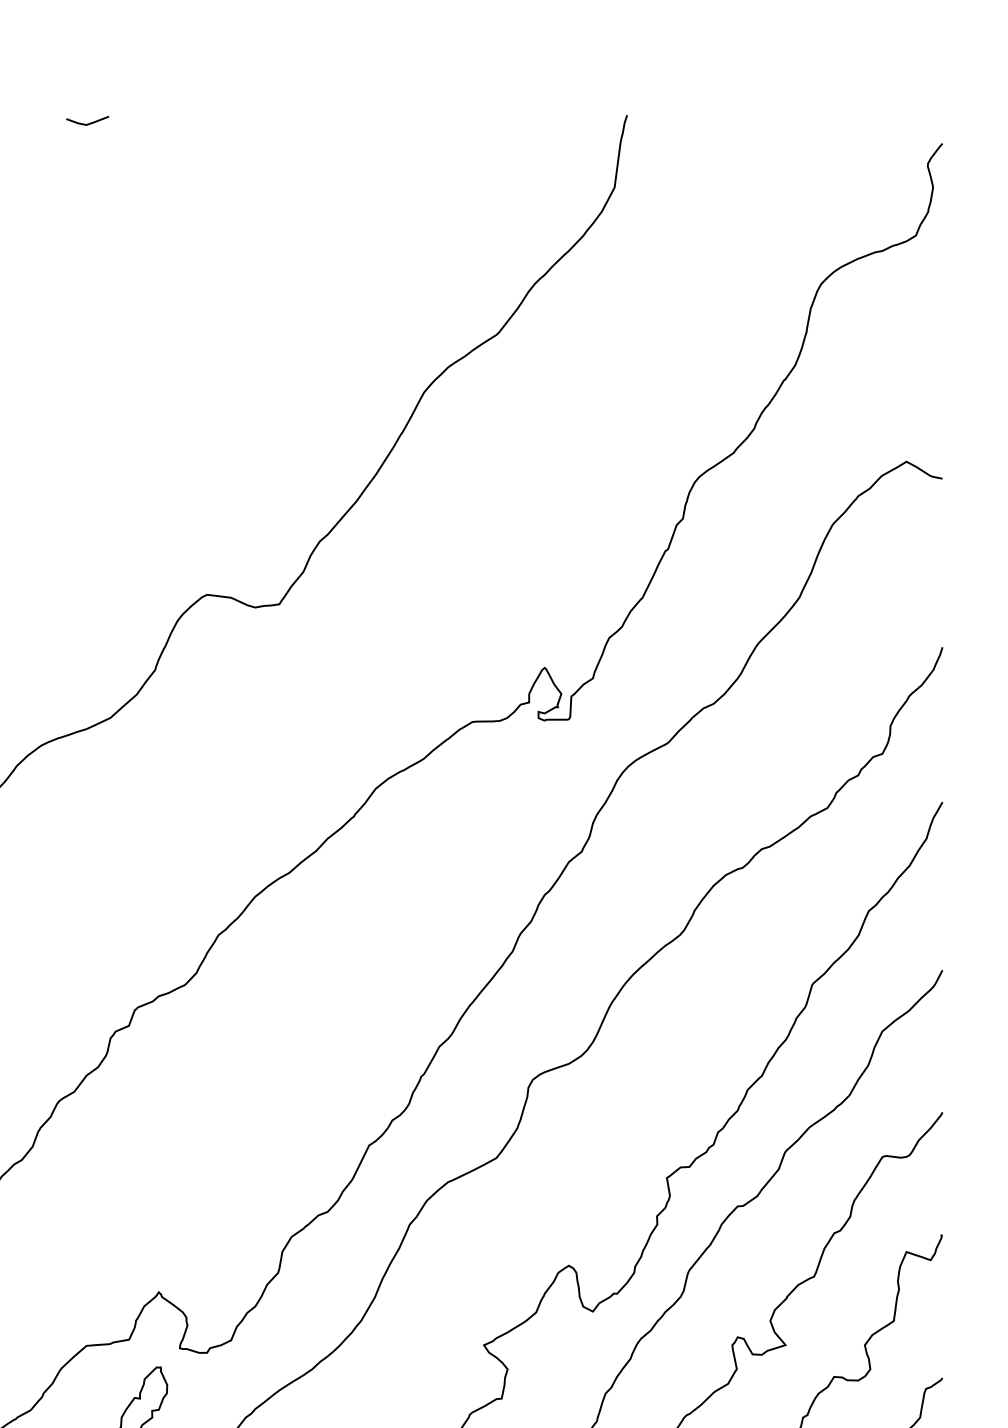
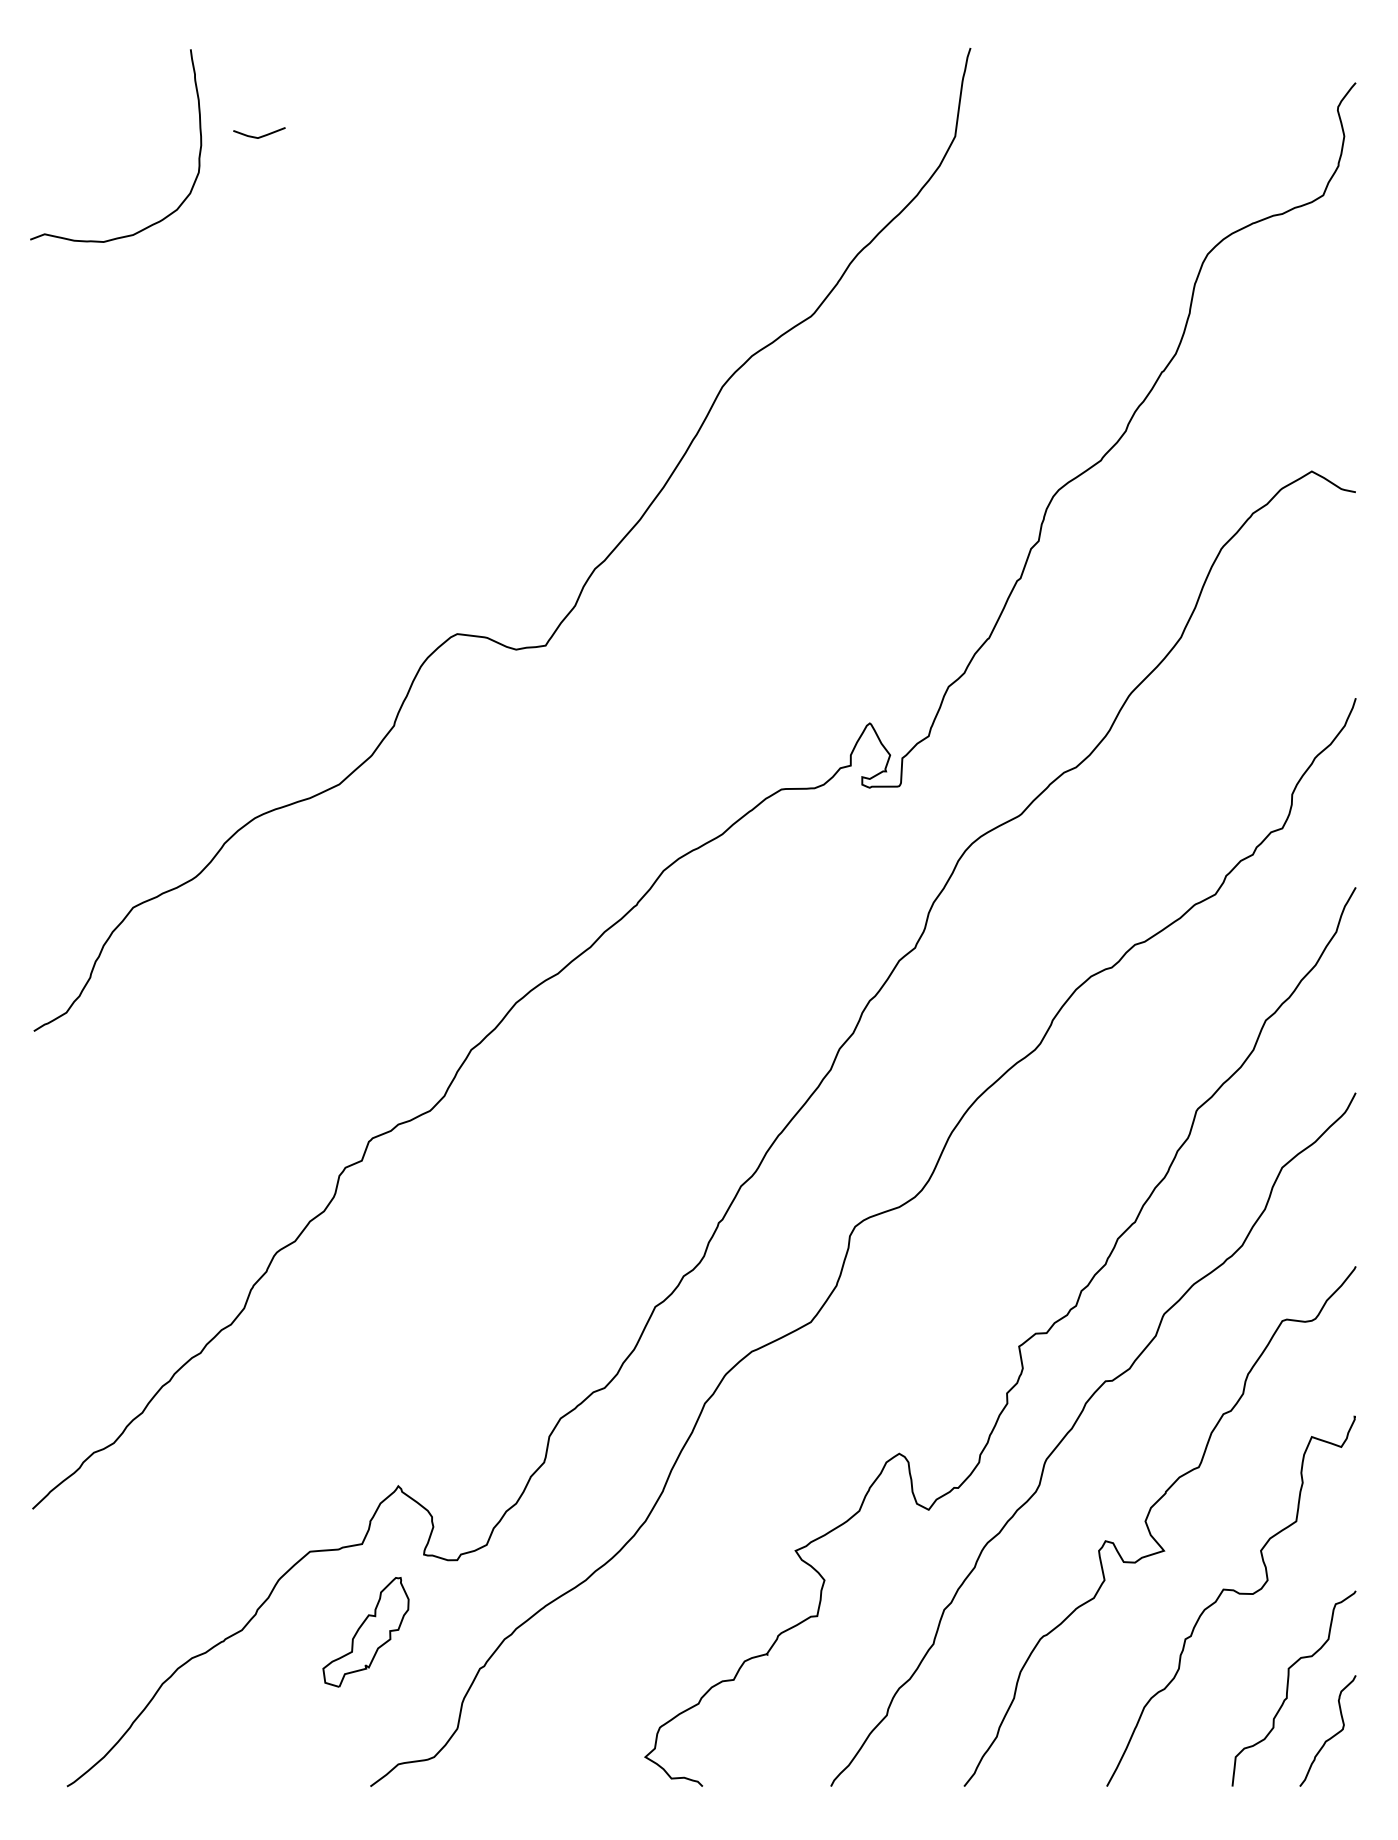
line: (89, 122) -> (261, 135), moved

